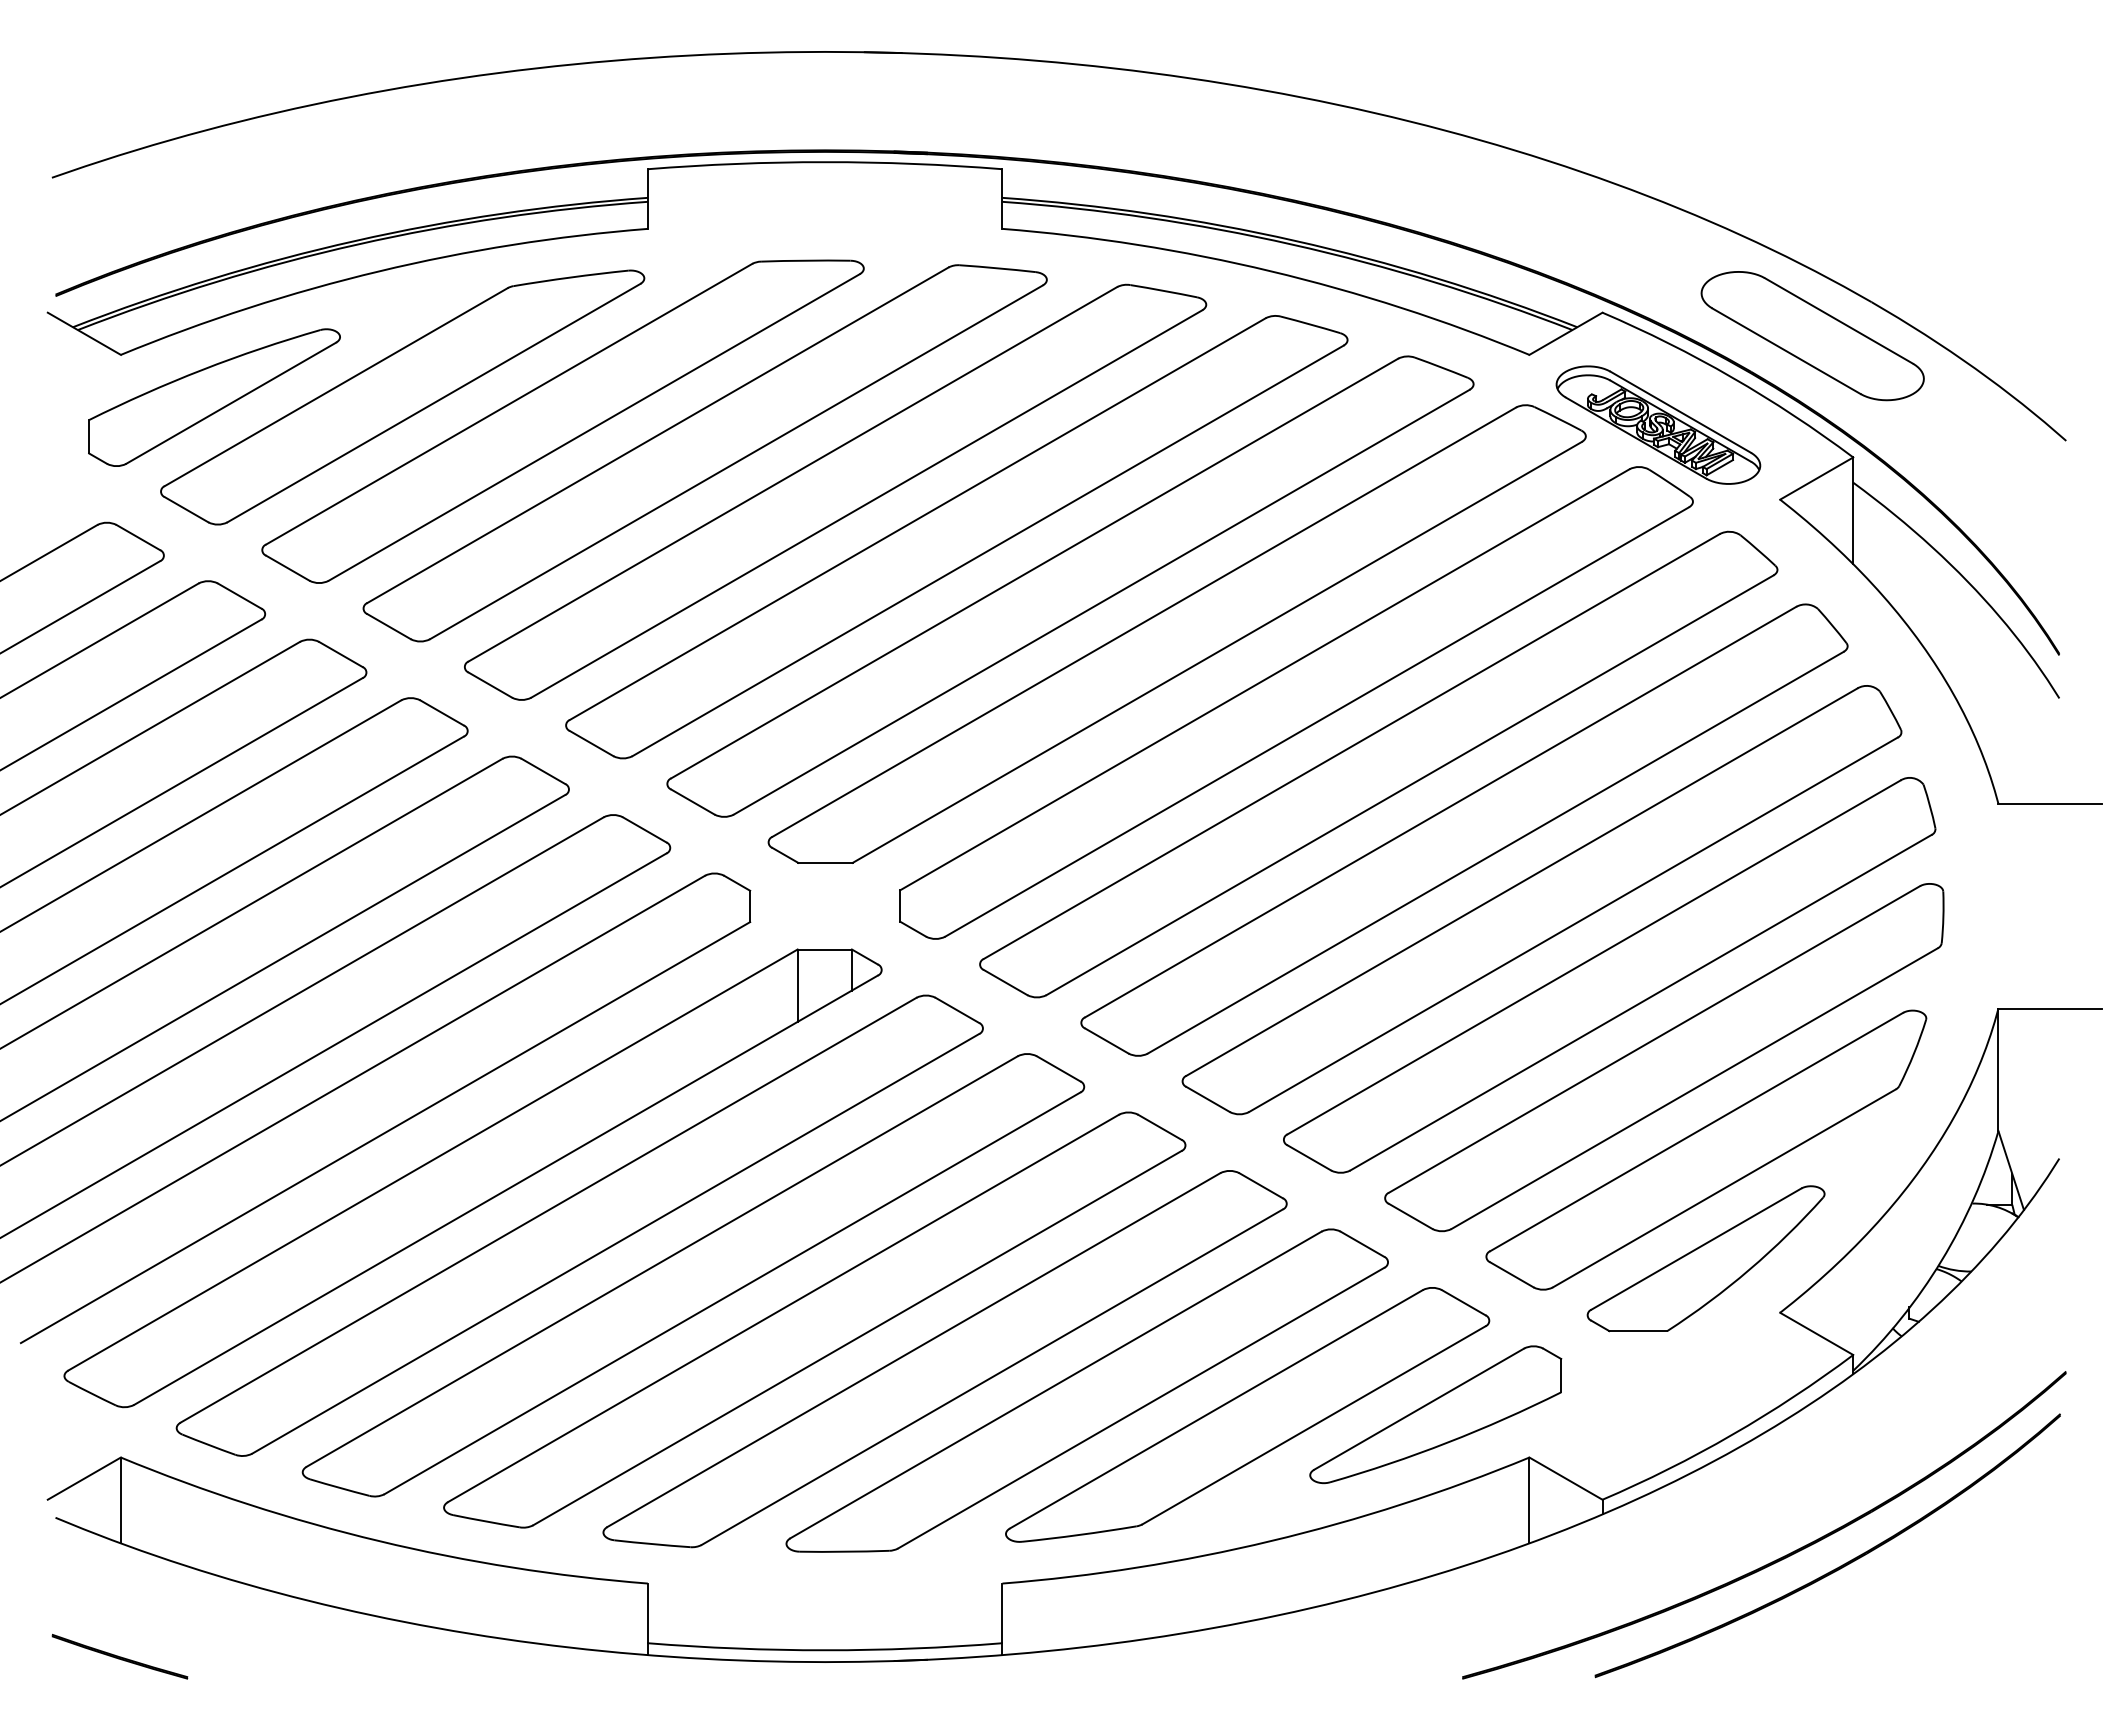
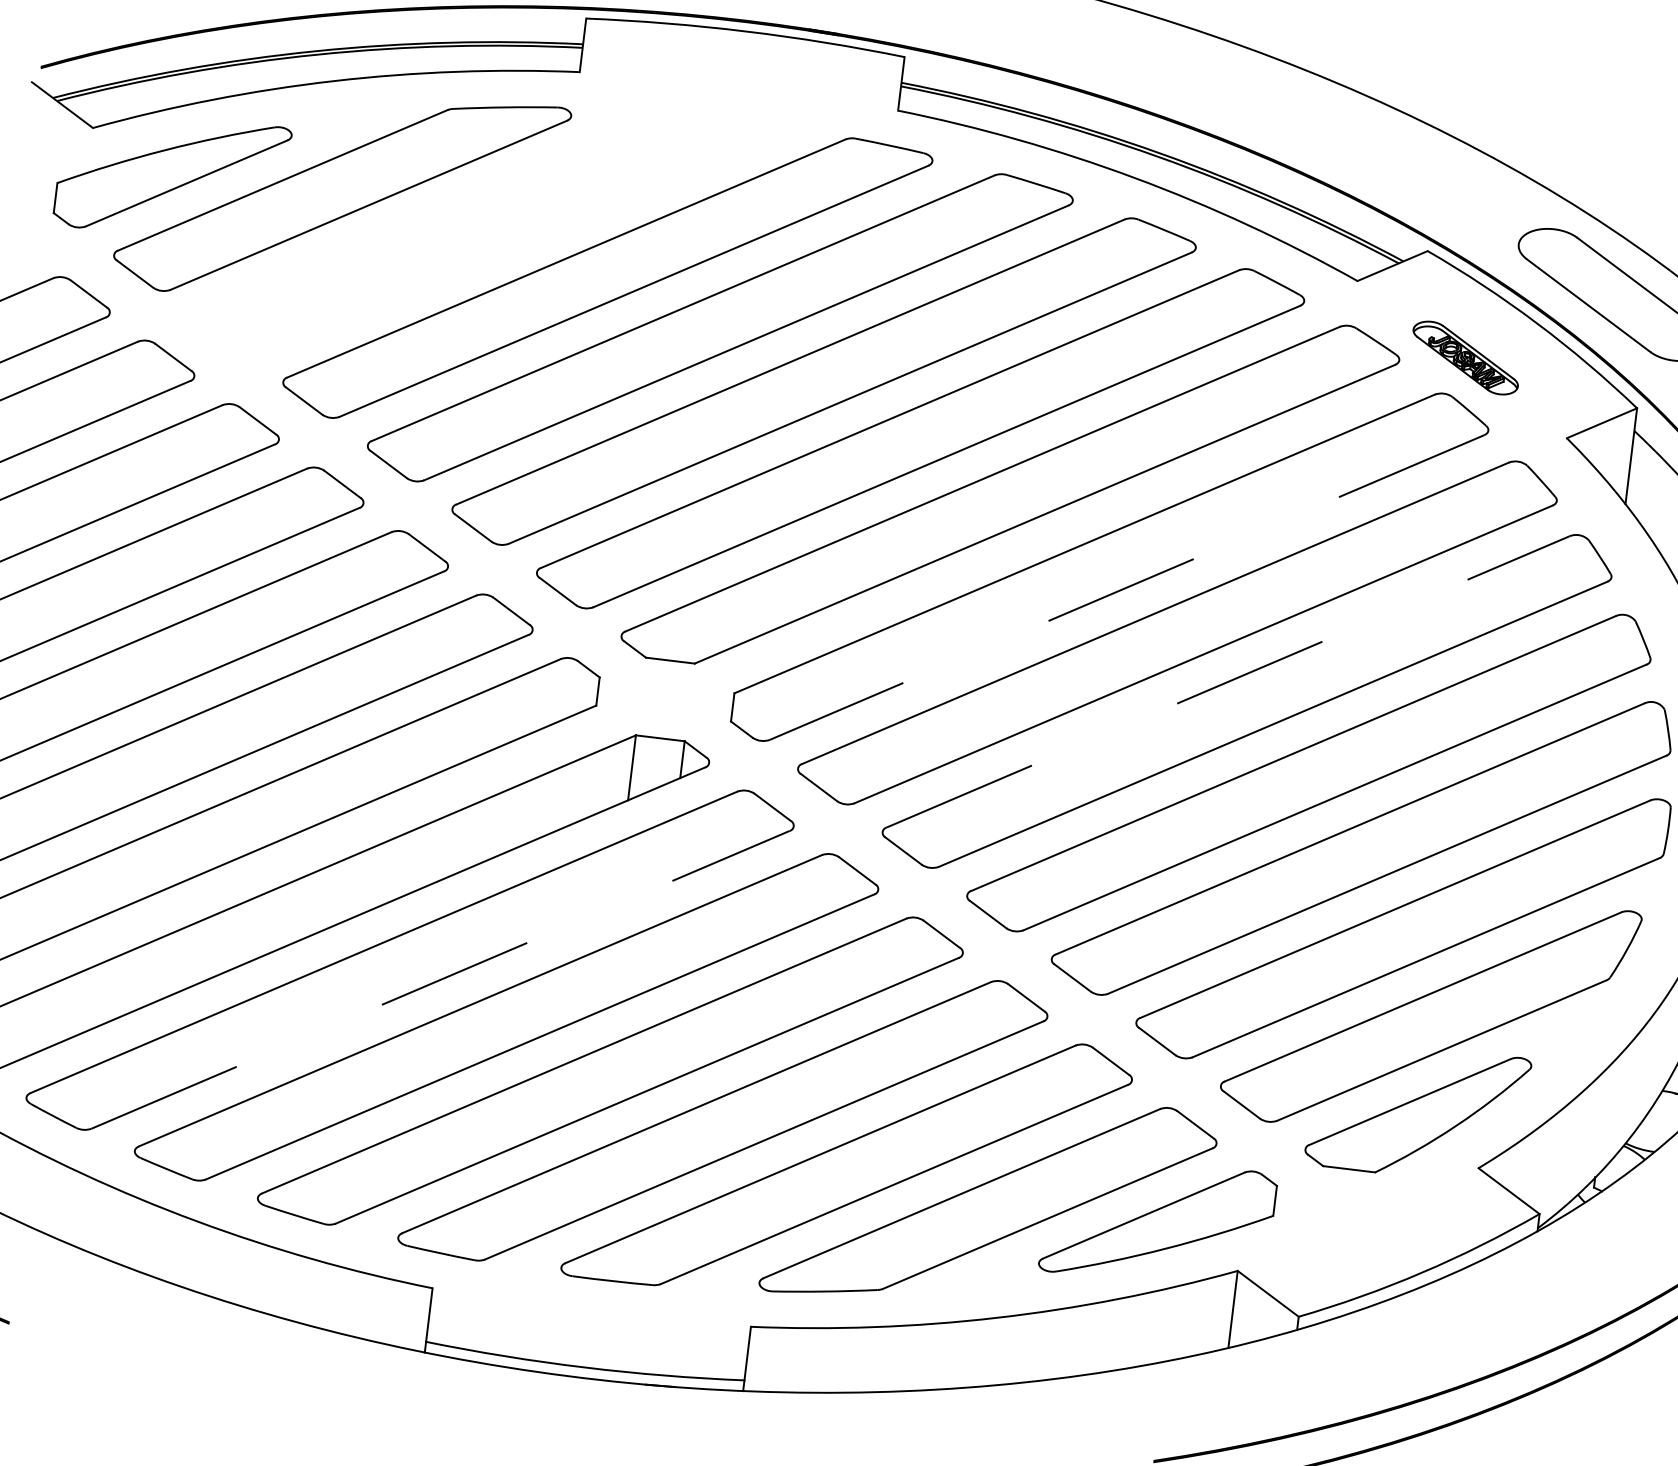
part: (562, 421) -> (482, 235), removed
part: (1658, 424) -> (1465, 357), size x0.6
line: (1316, 722) -> (1126, 587), solid -> dashed
line: (1441, 811) -> (1228, 681), solid -> dashed
line: (615, 1243) -> (440, 979), solid -> dashed

